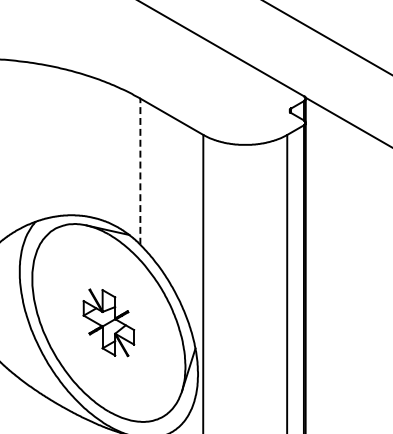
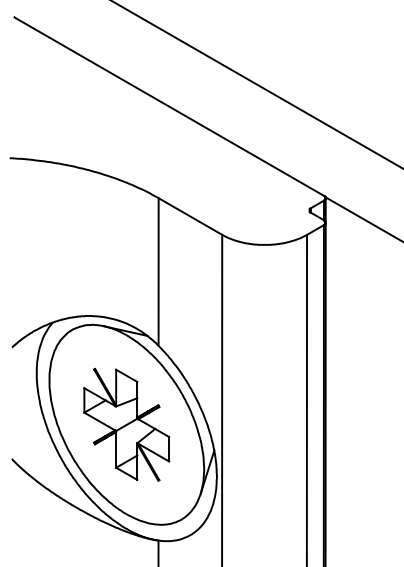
line: (140, 171) -> (158, 271), dashed -> solid
part: (108, 322) -> (126, 424), size x1.67

